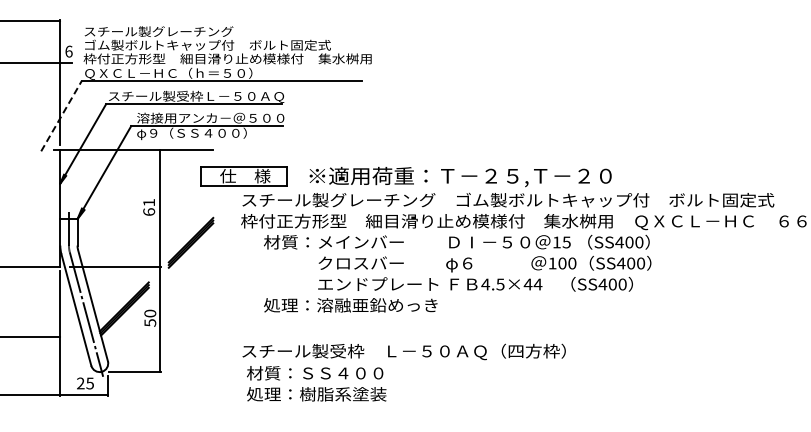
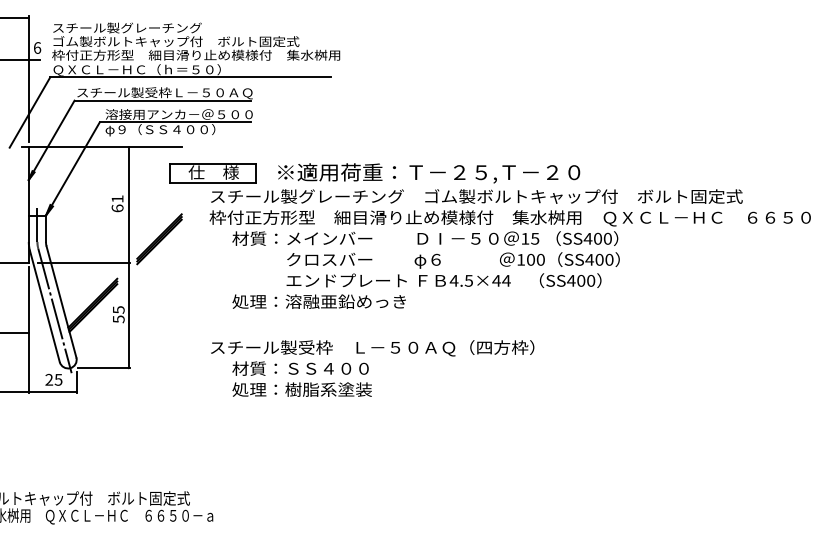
line: (62, 116) -> (30, 112), dashed -> solid
text: (150, 313) -> (118, 309), 50 -> 55
text: (316, 383) -> (301, 378), moved

